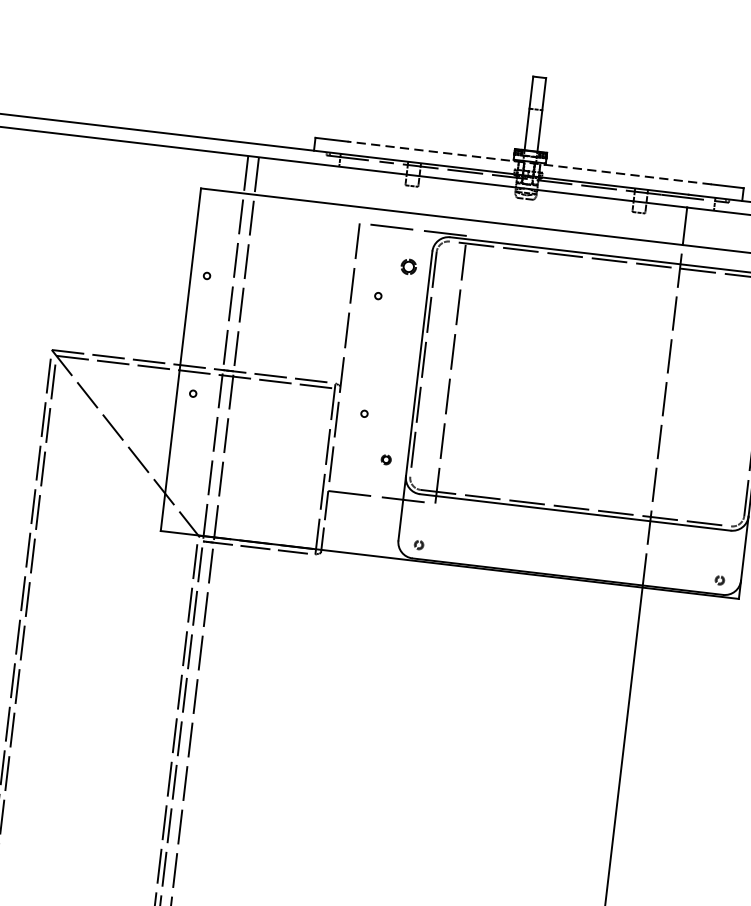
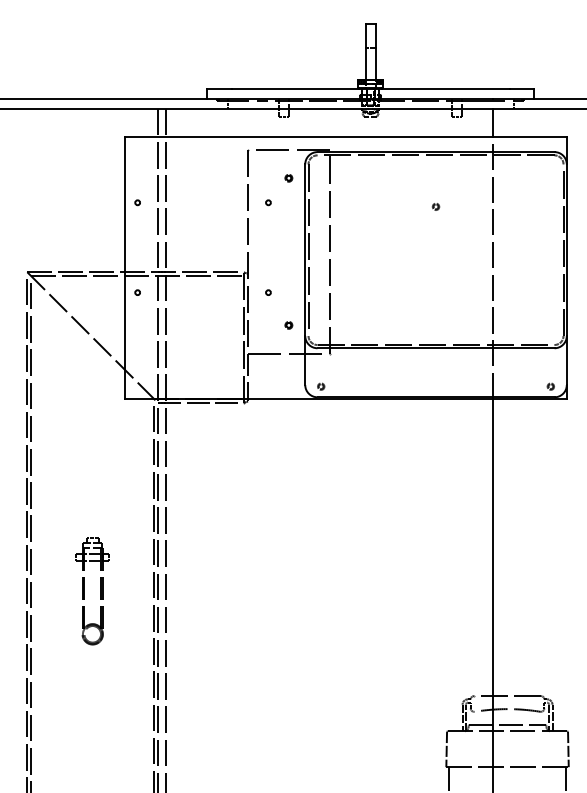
line: (529, 163) -> (370, 89), dashed -> solid
part: (408, 267) -> (288, 178), size x0.62
part: (596, 326) -> (435, 206), added
part: (77, 776) -> (84, 591), added

